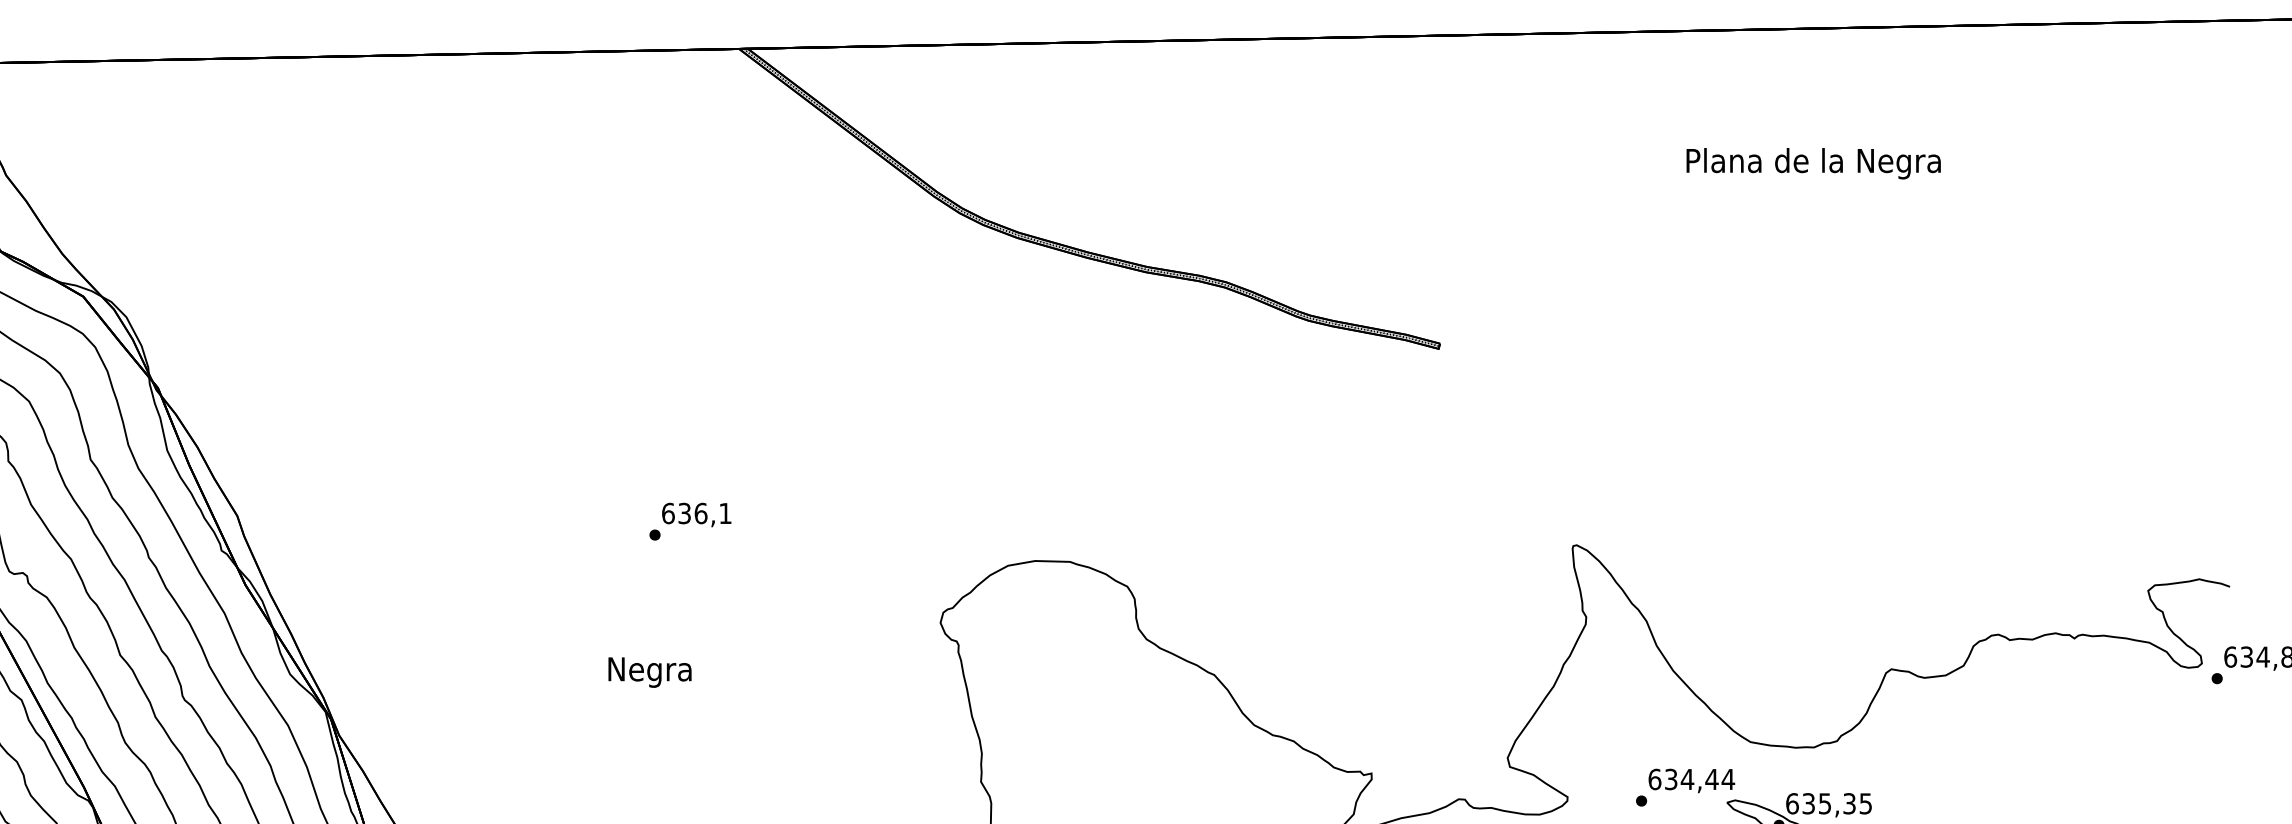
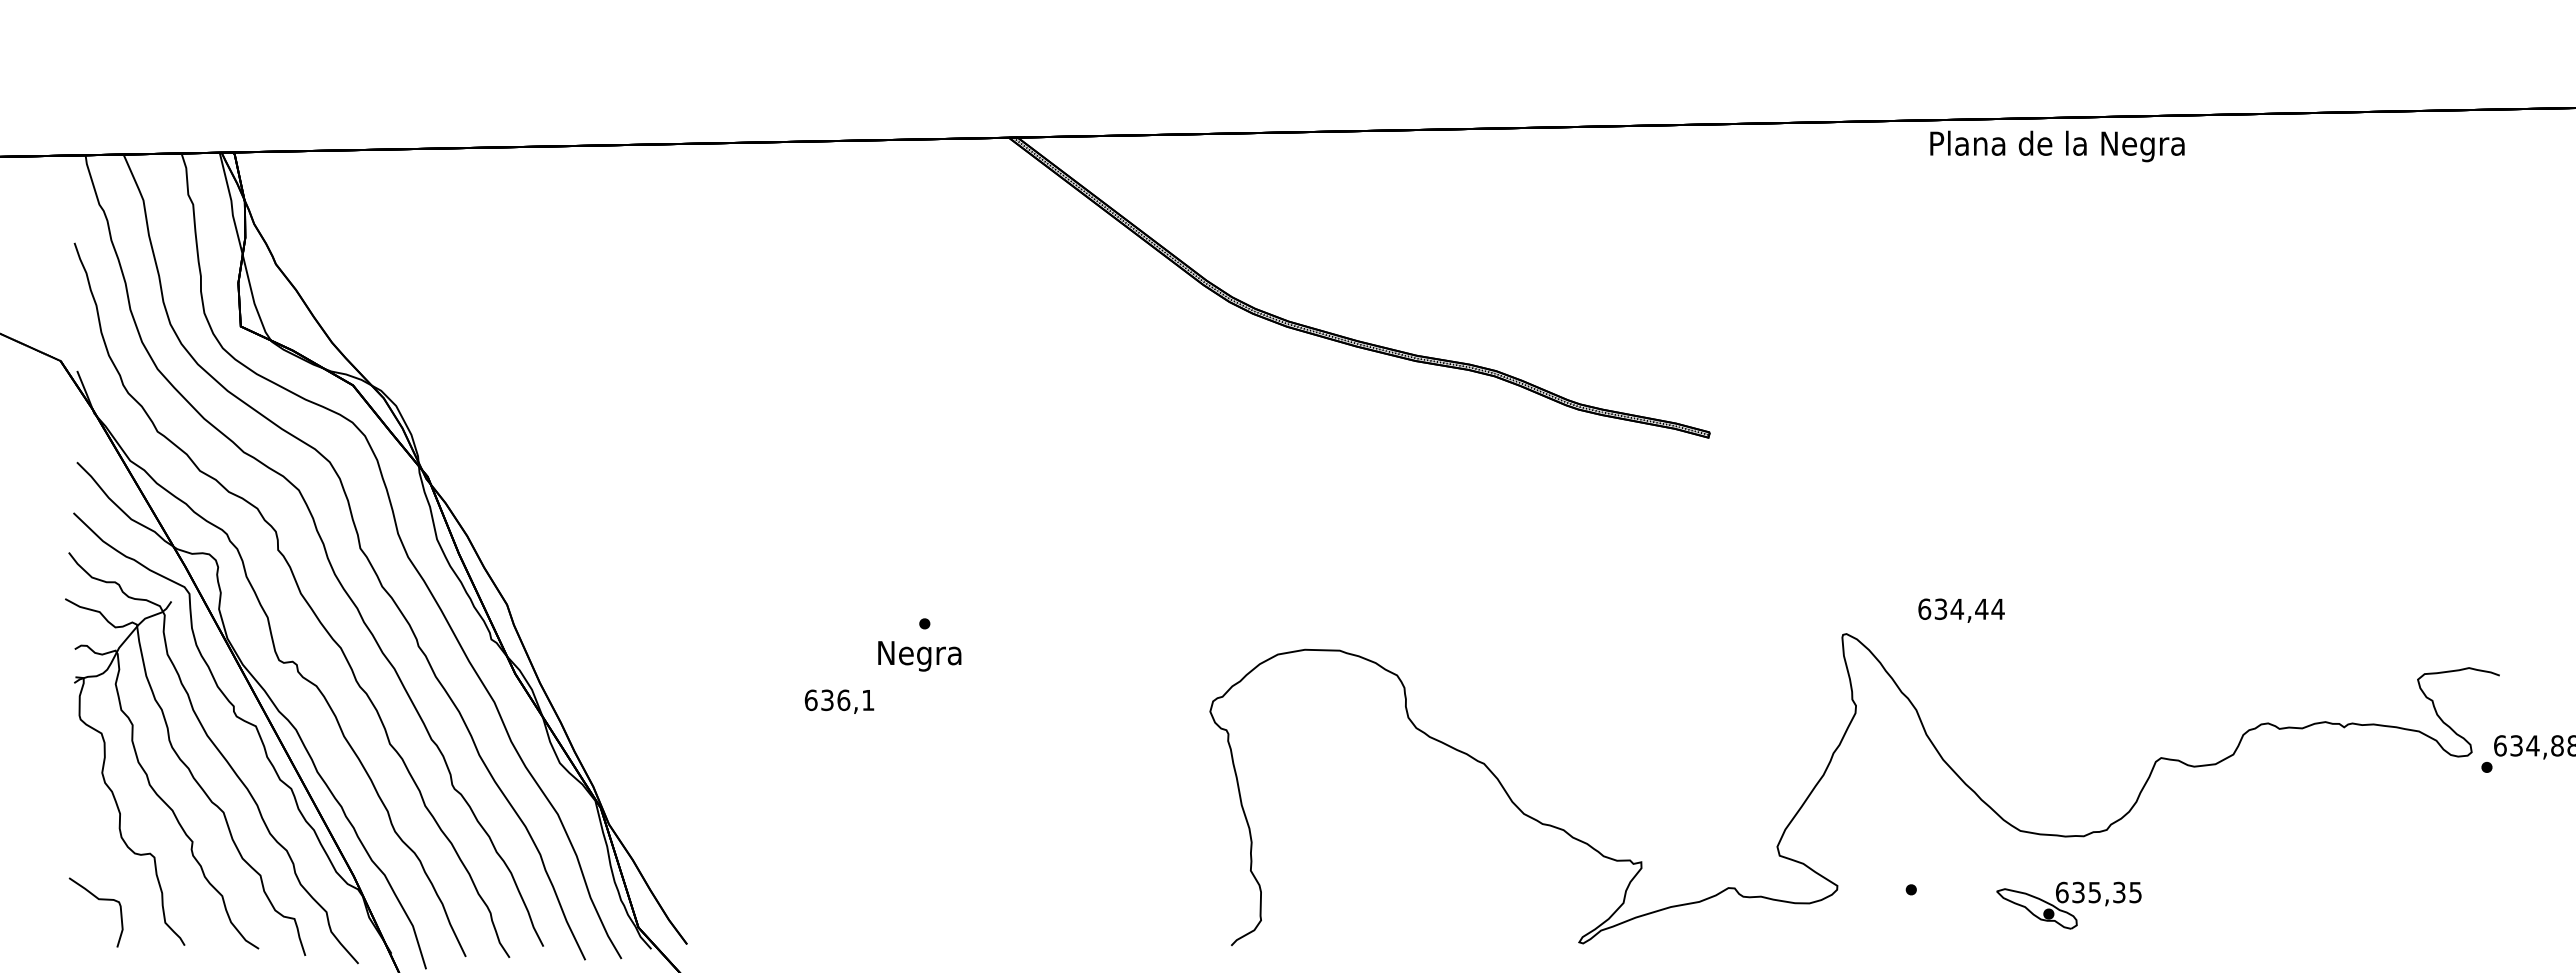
text: (1813, 163) -> (2057, 146), moved
text: (696, 514) -> (839, 701), moved
text: (649, 672) -> (919, 656), moved
text: (1691, 780) -> (1961, 610), moved

